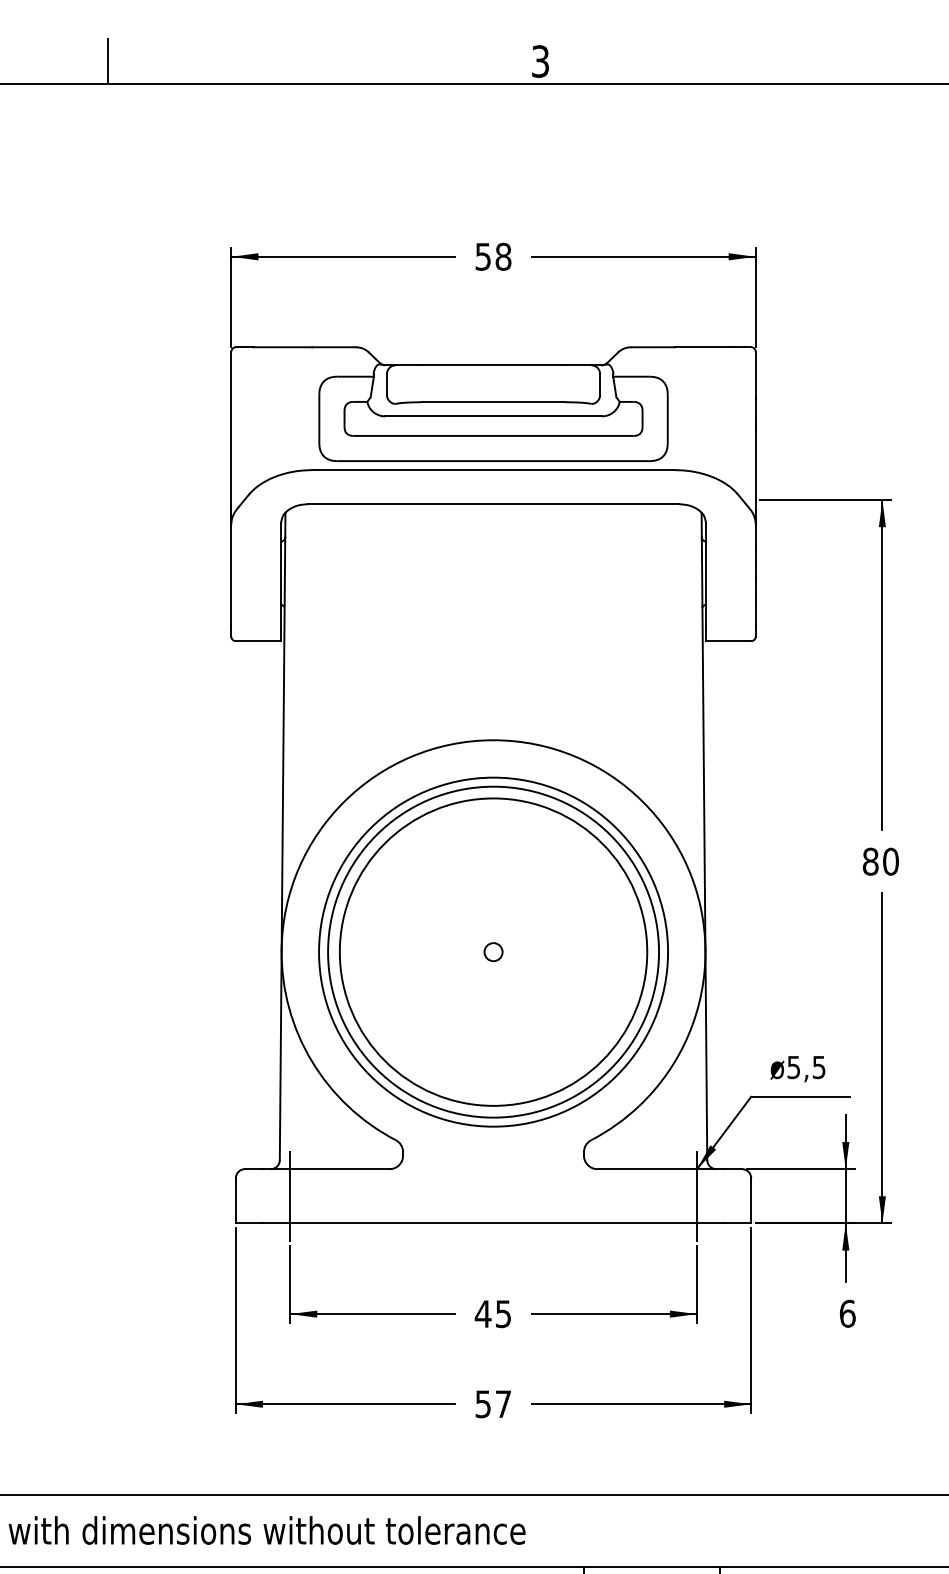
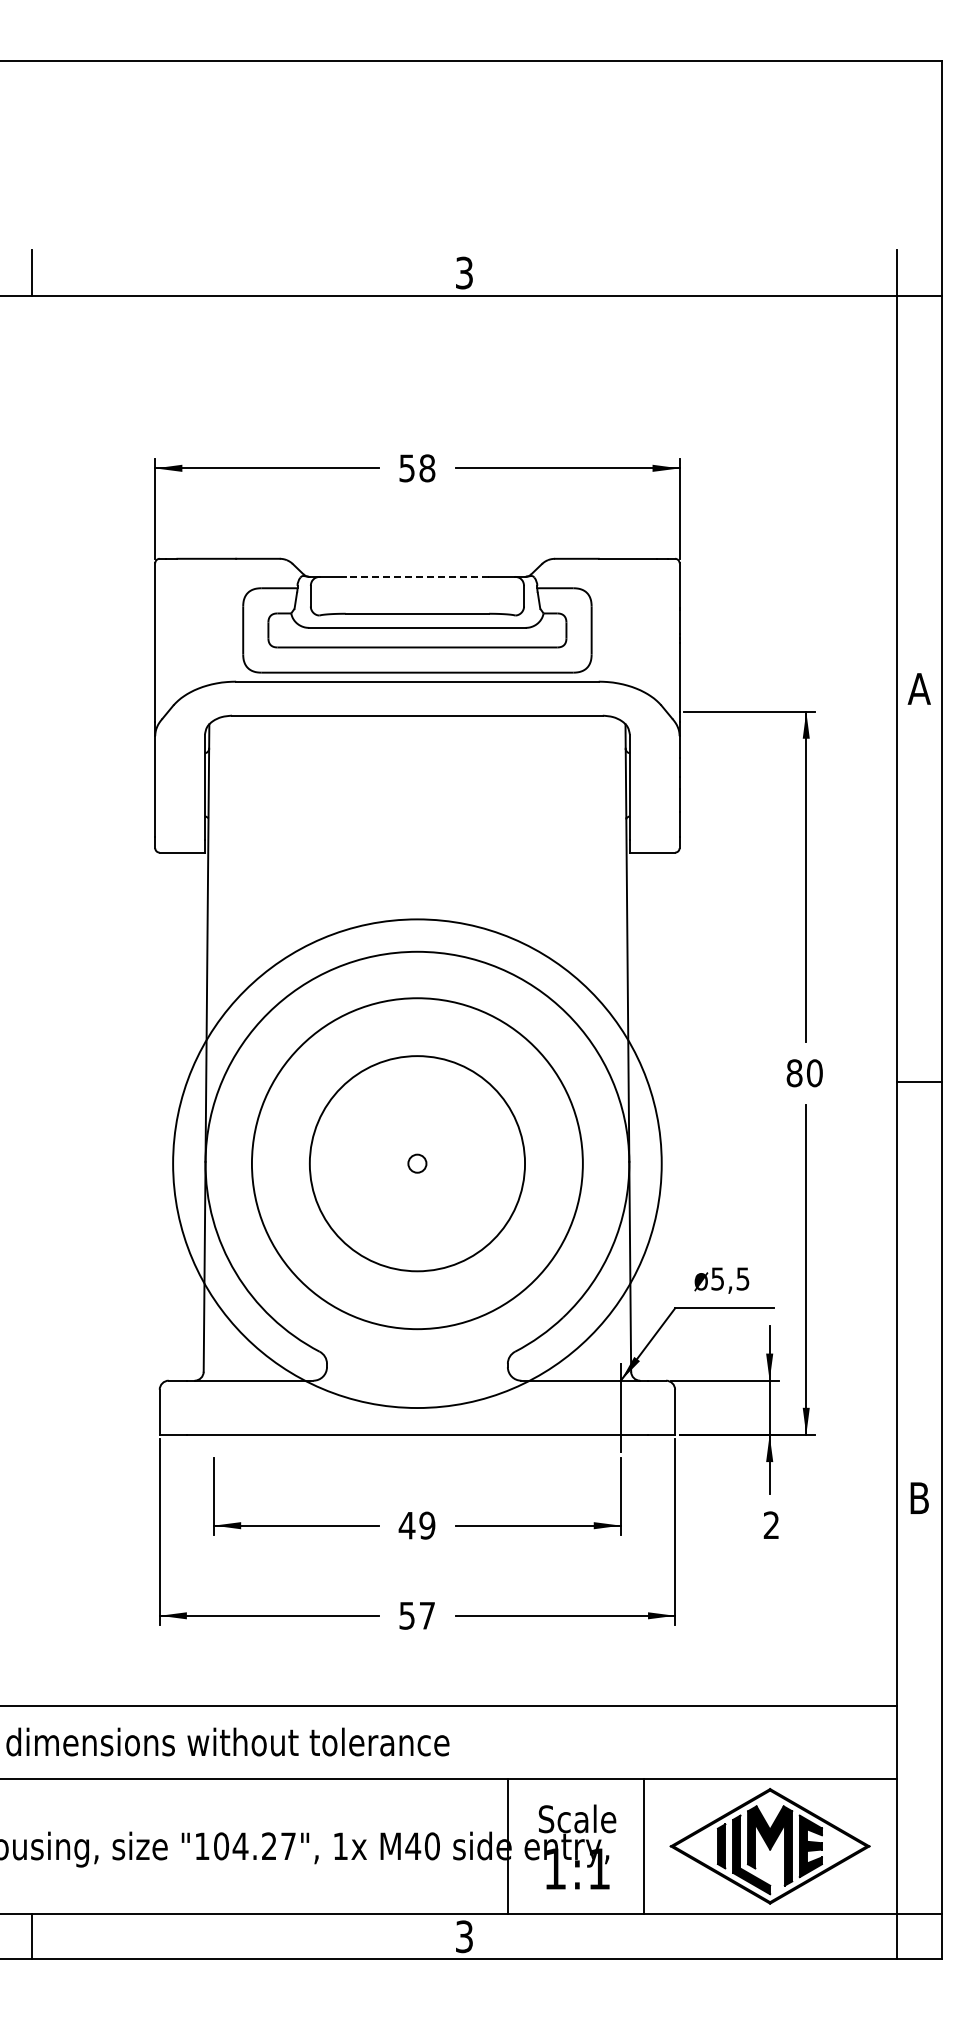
line: (493, 364) -> (417, 576), solid -> dashed
circle: (492, 951) -> (416, 1163), size x1.4
circle: (493, 951) -> (417, 1163), size x0.7
line: (289, 1195) -> (213, 1407), removed
text: (503, 1313) -> (427, 1525), 45 -> 49
text: (847, 1313) -> (771, 1525), 6 -> 2

